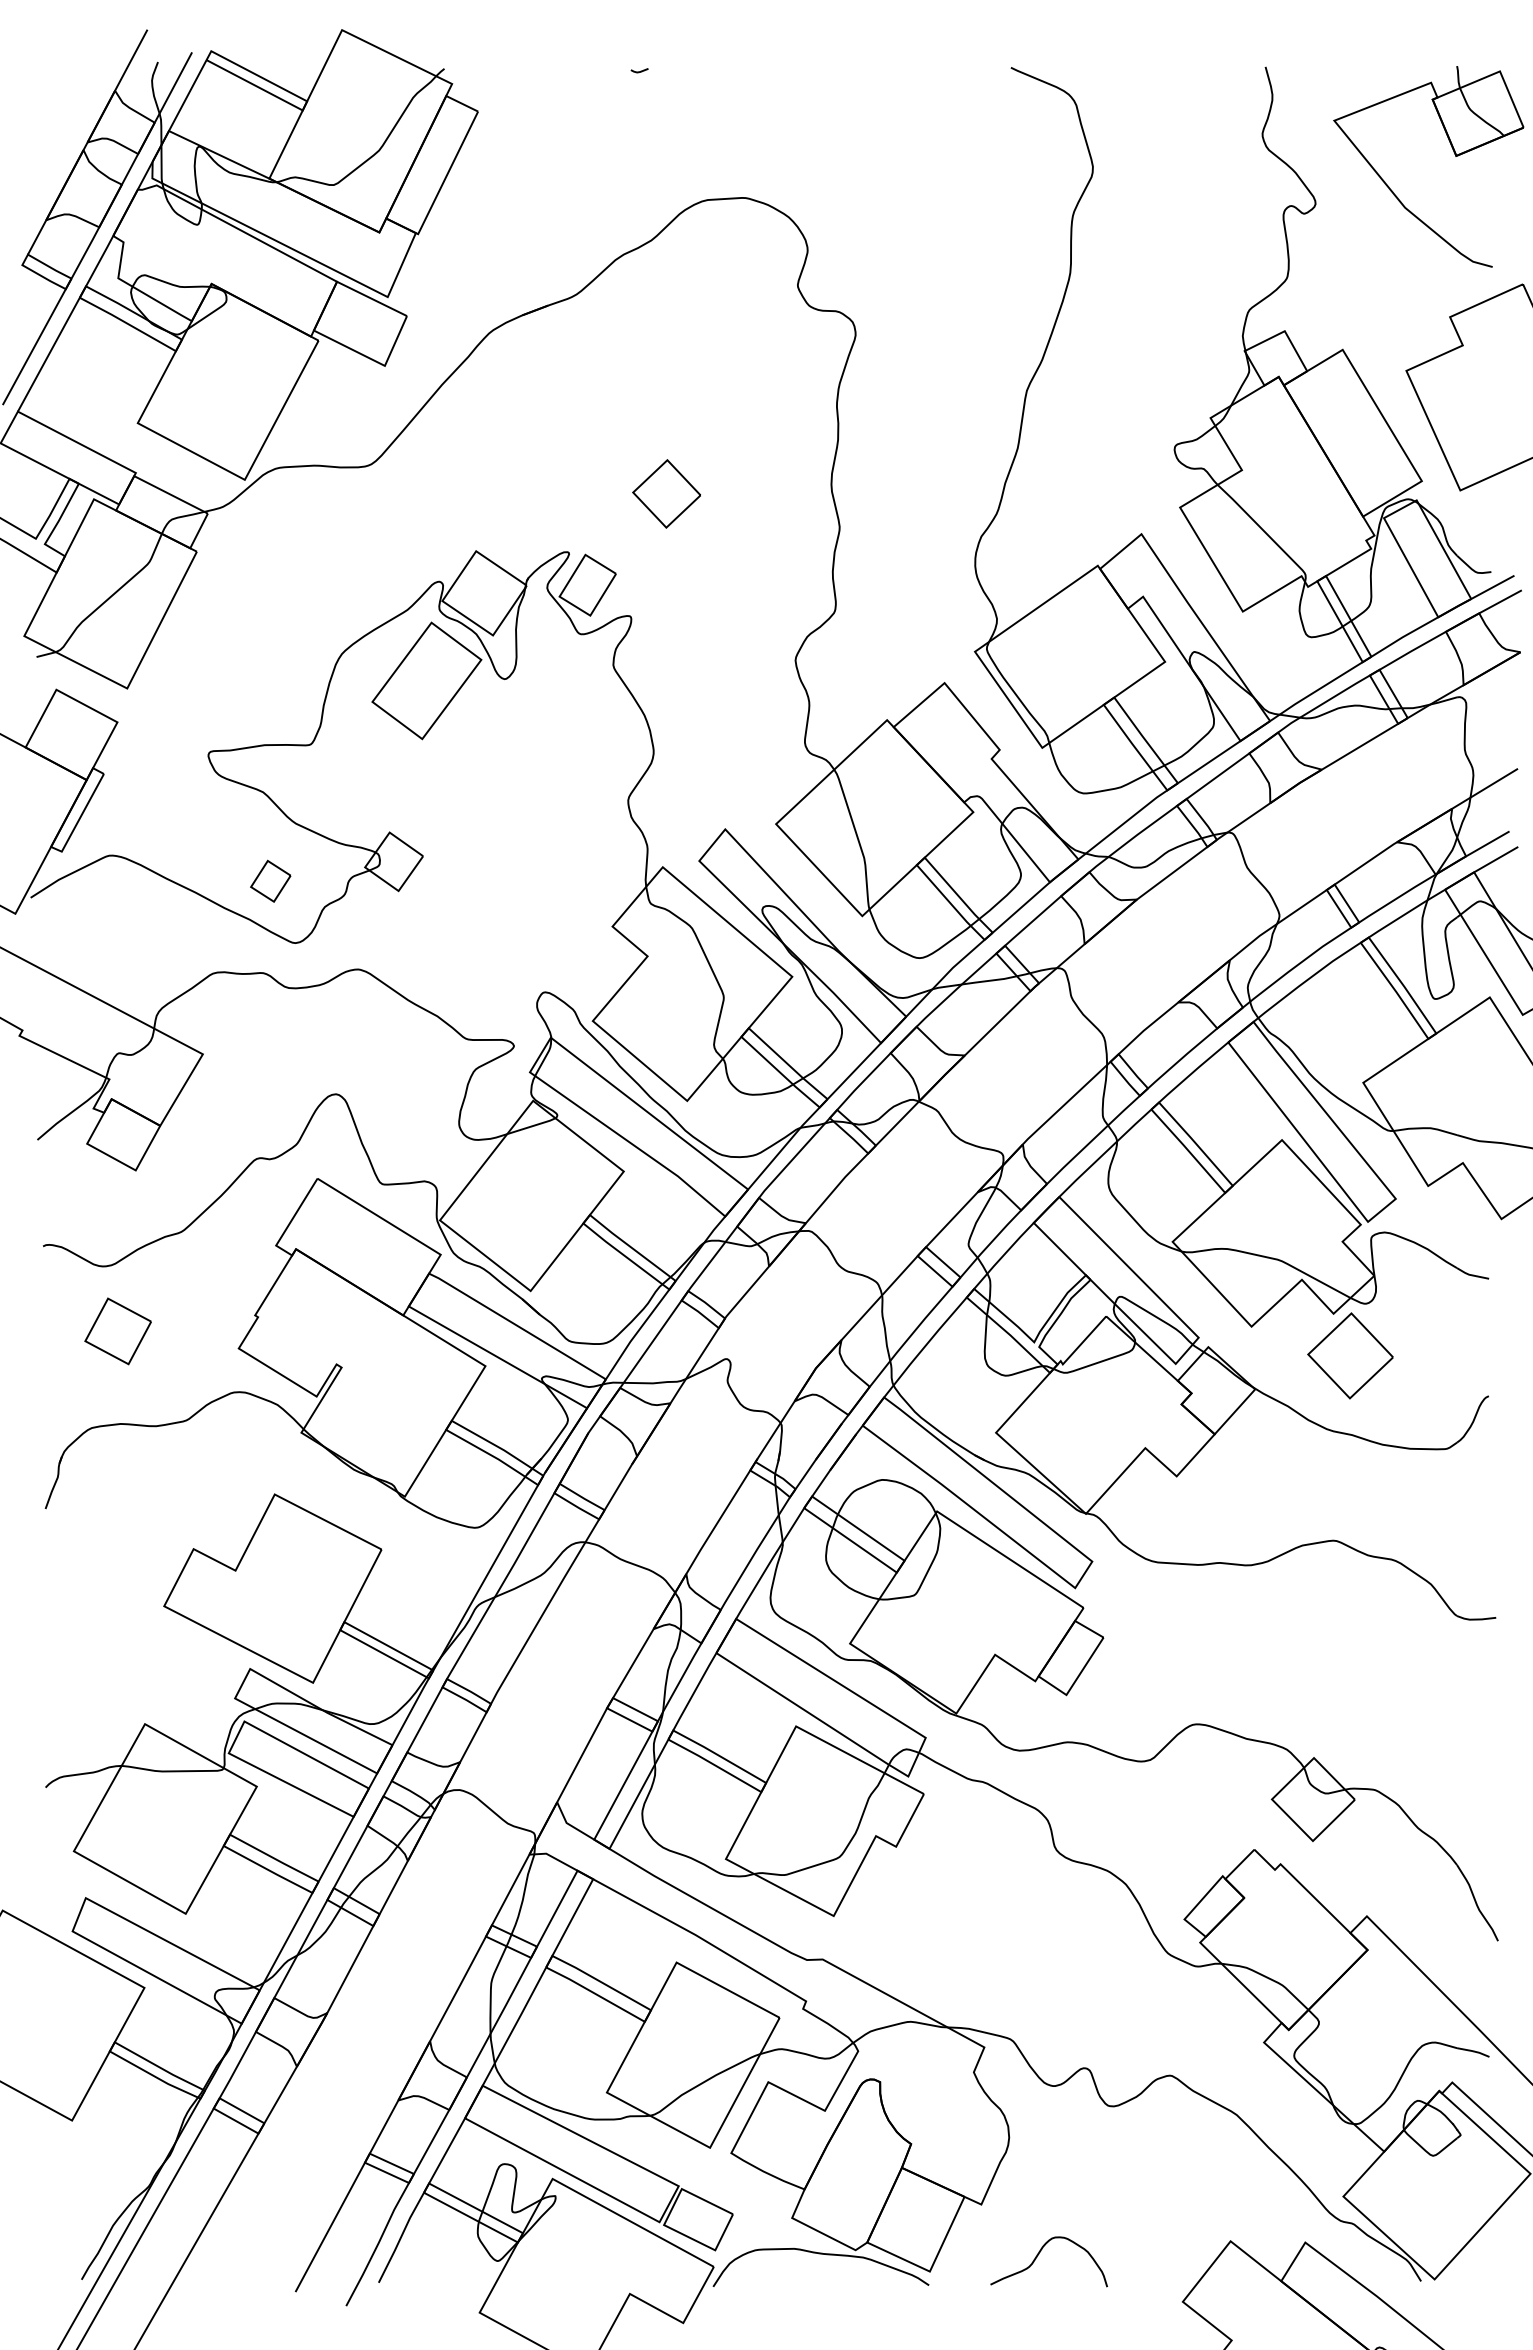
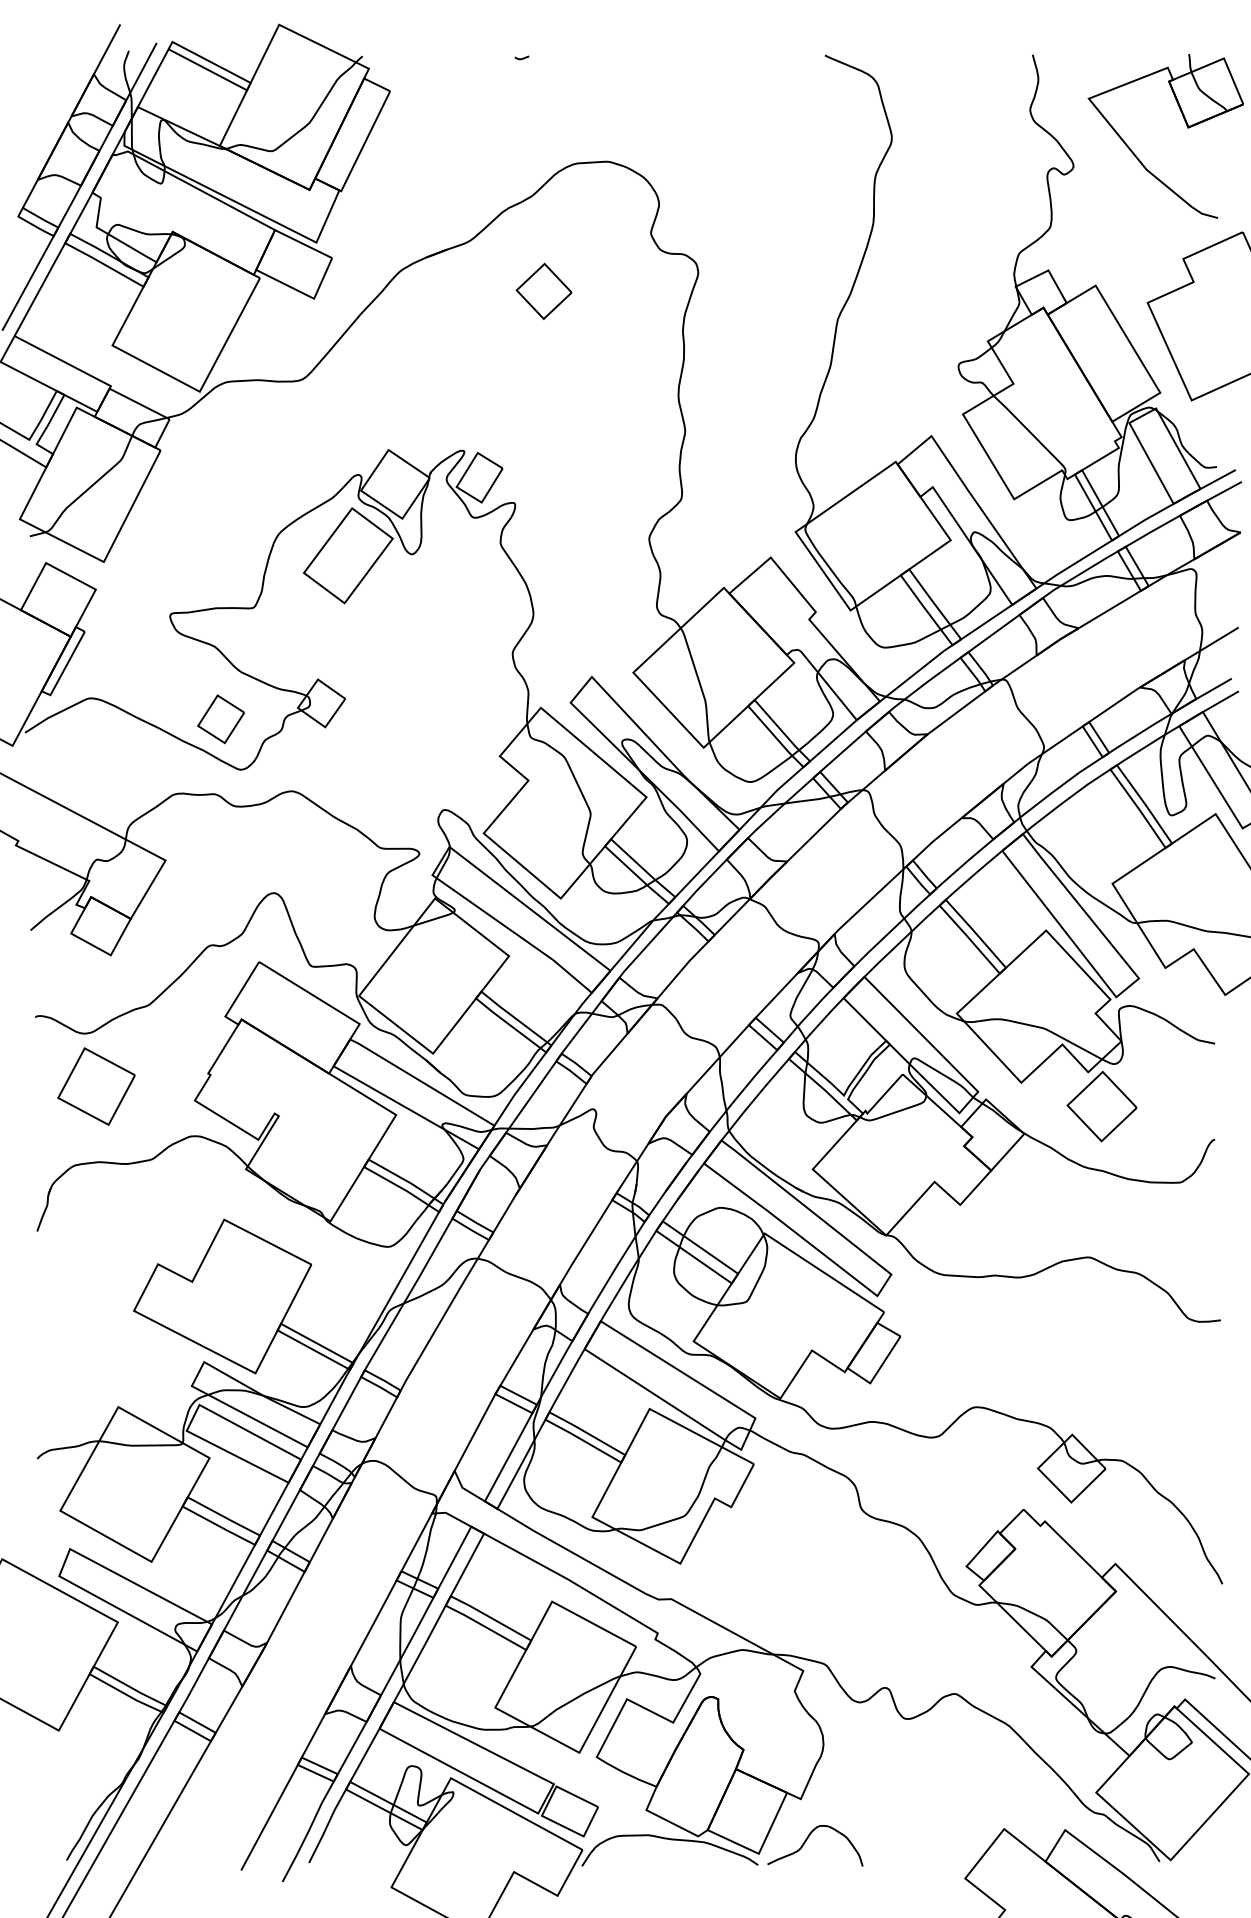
part: (666, 493) -> (543, 291), moved
part: (270, 881) -> (220, 719), size x1.43
part: (117, 1331) -> (95, 1086), size x1.43
curve: (1039, 2254) -> (807, 1839), moved

